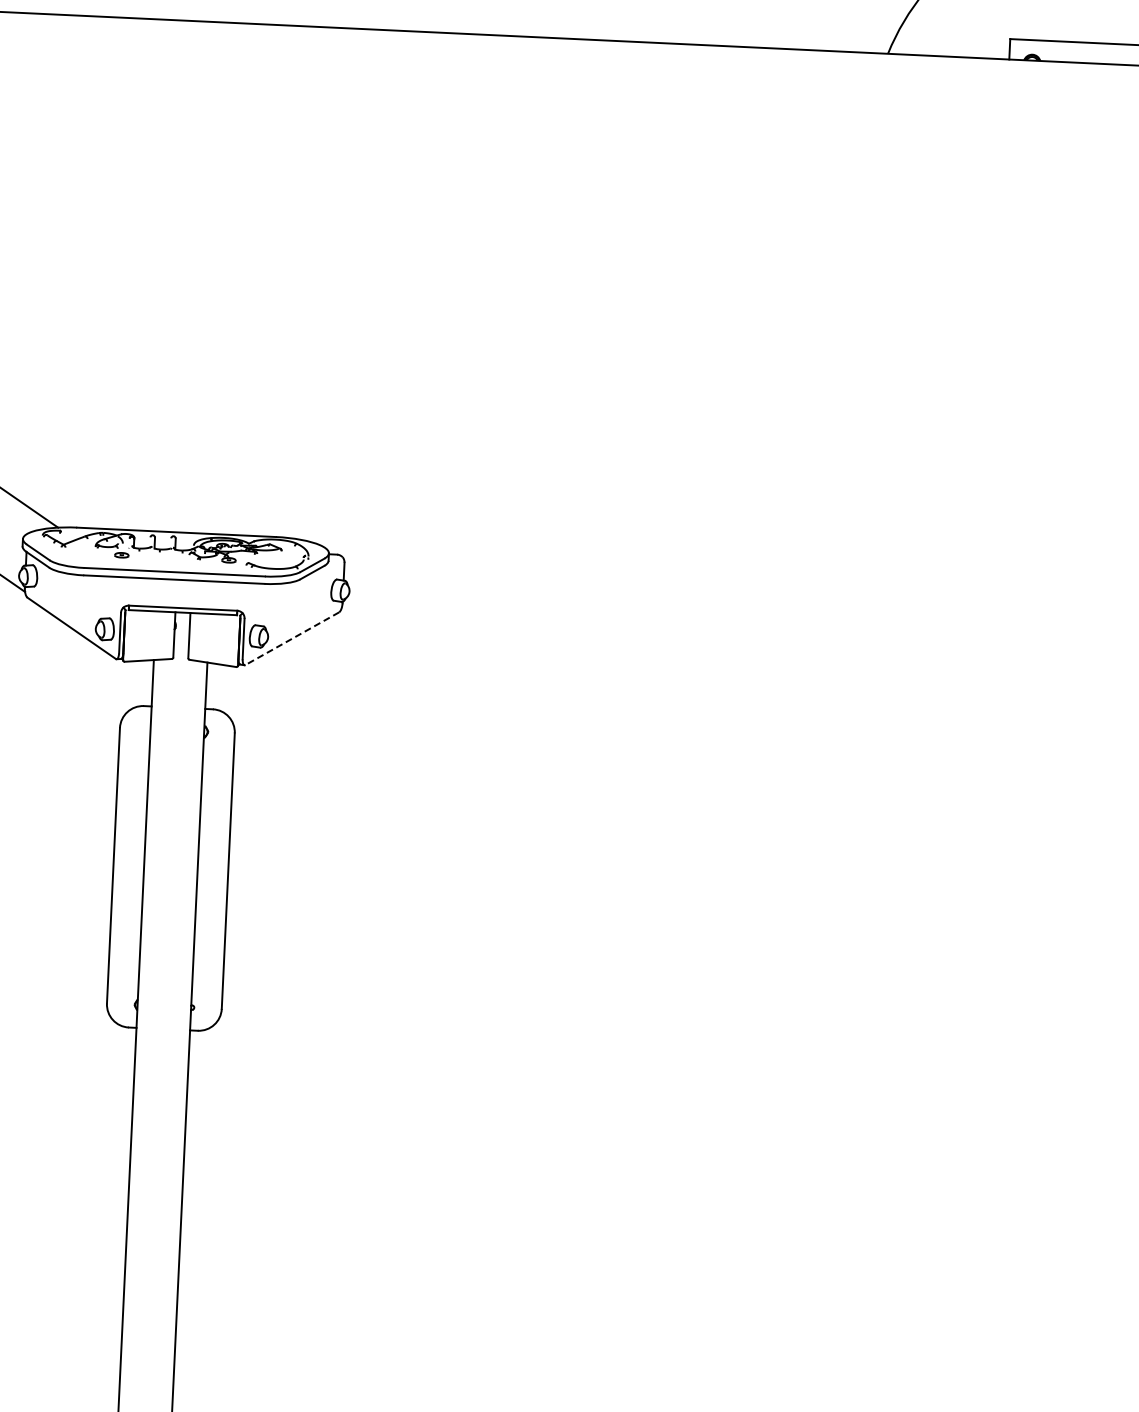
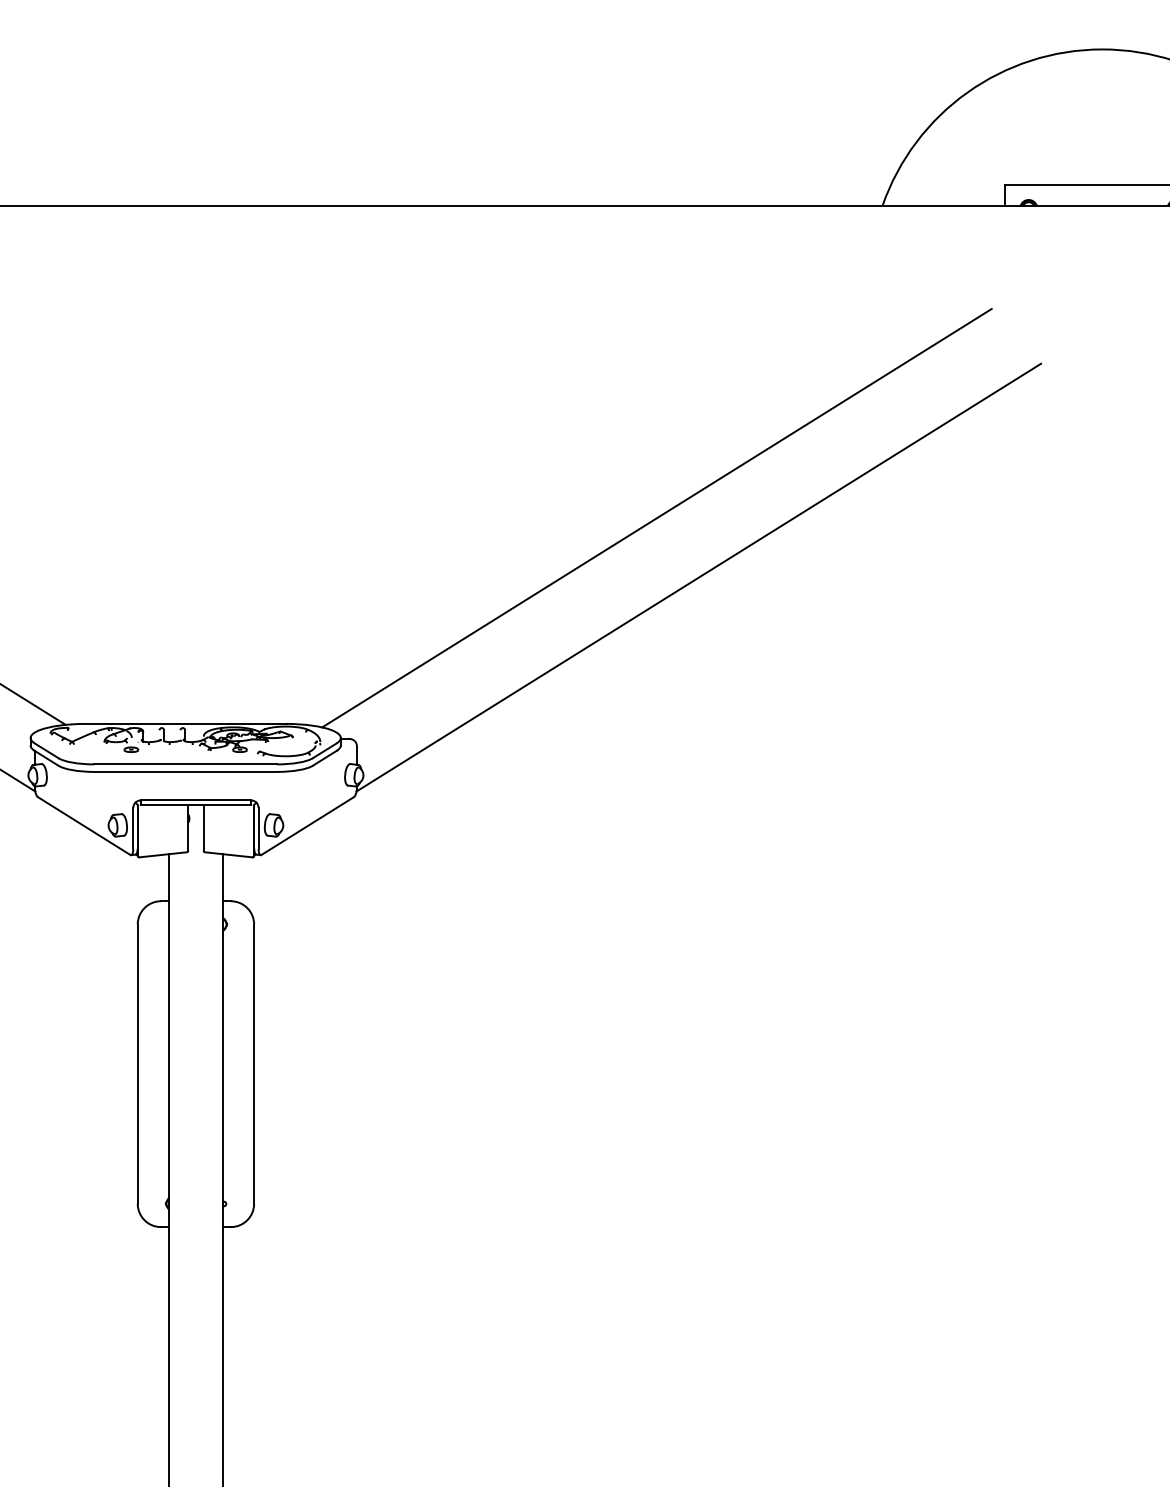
line: (650, 350) -> (656, 517), added
line: (689, 411) -> (698, 577), added
line: (291, 639) -> (307, 826), dashed -> solid

